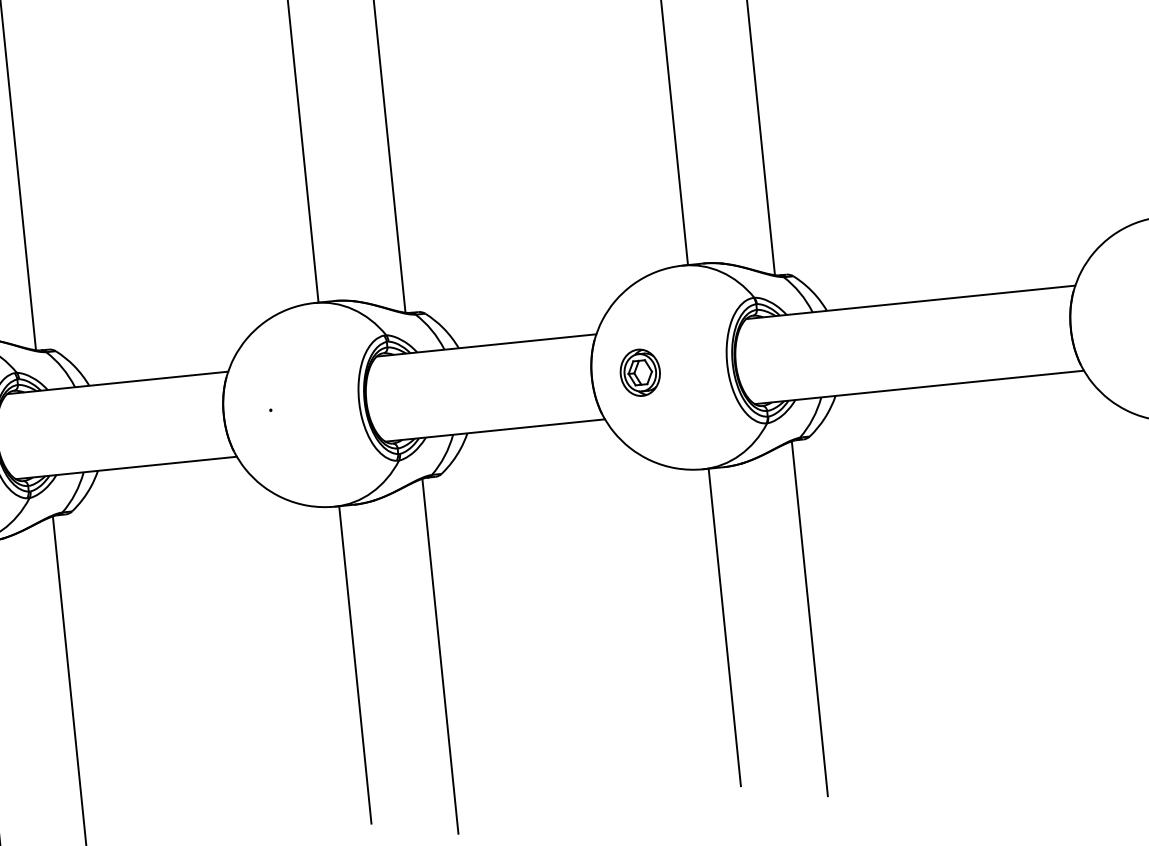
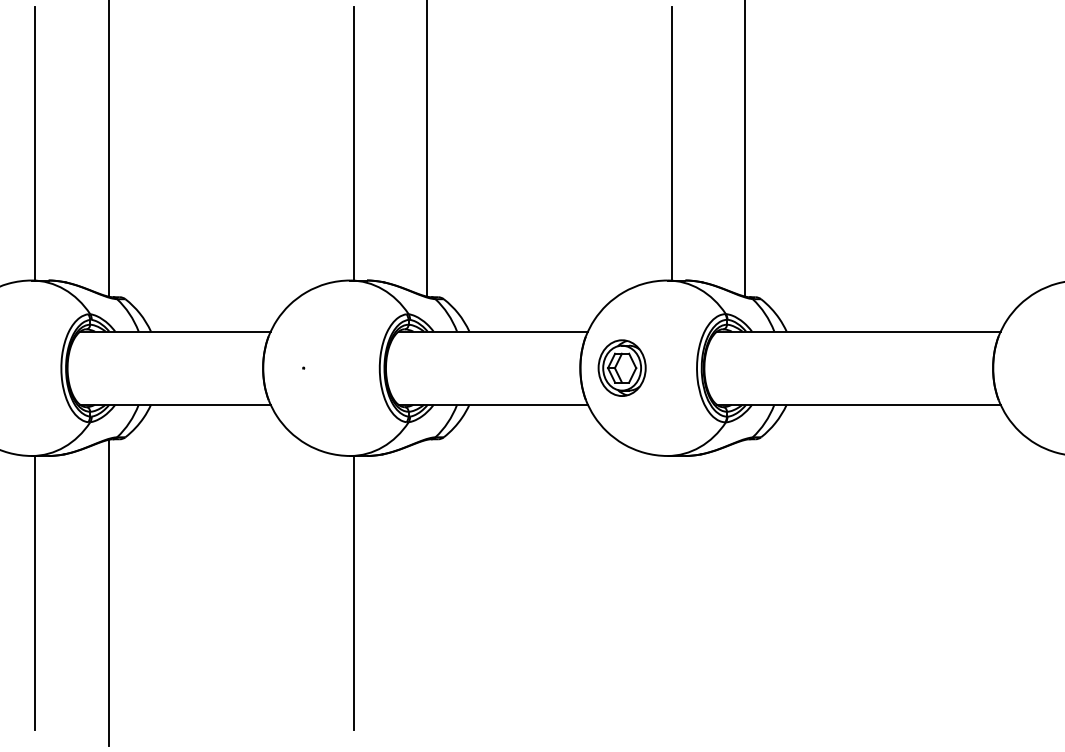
part: (639, 373) -> (621, 368), size x1.4
line: (809, 618) -> (745, 592), removed
line: (725, 627) -> (672, 592), removed
line: (440, 655) -> (427, 592), removed

